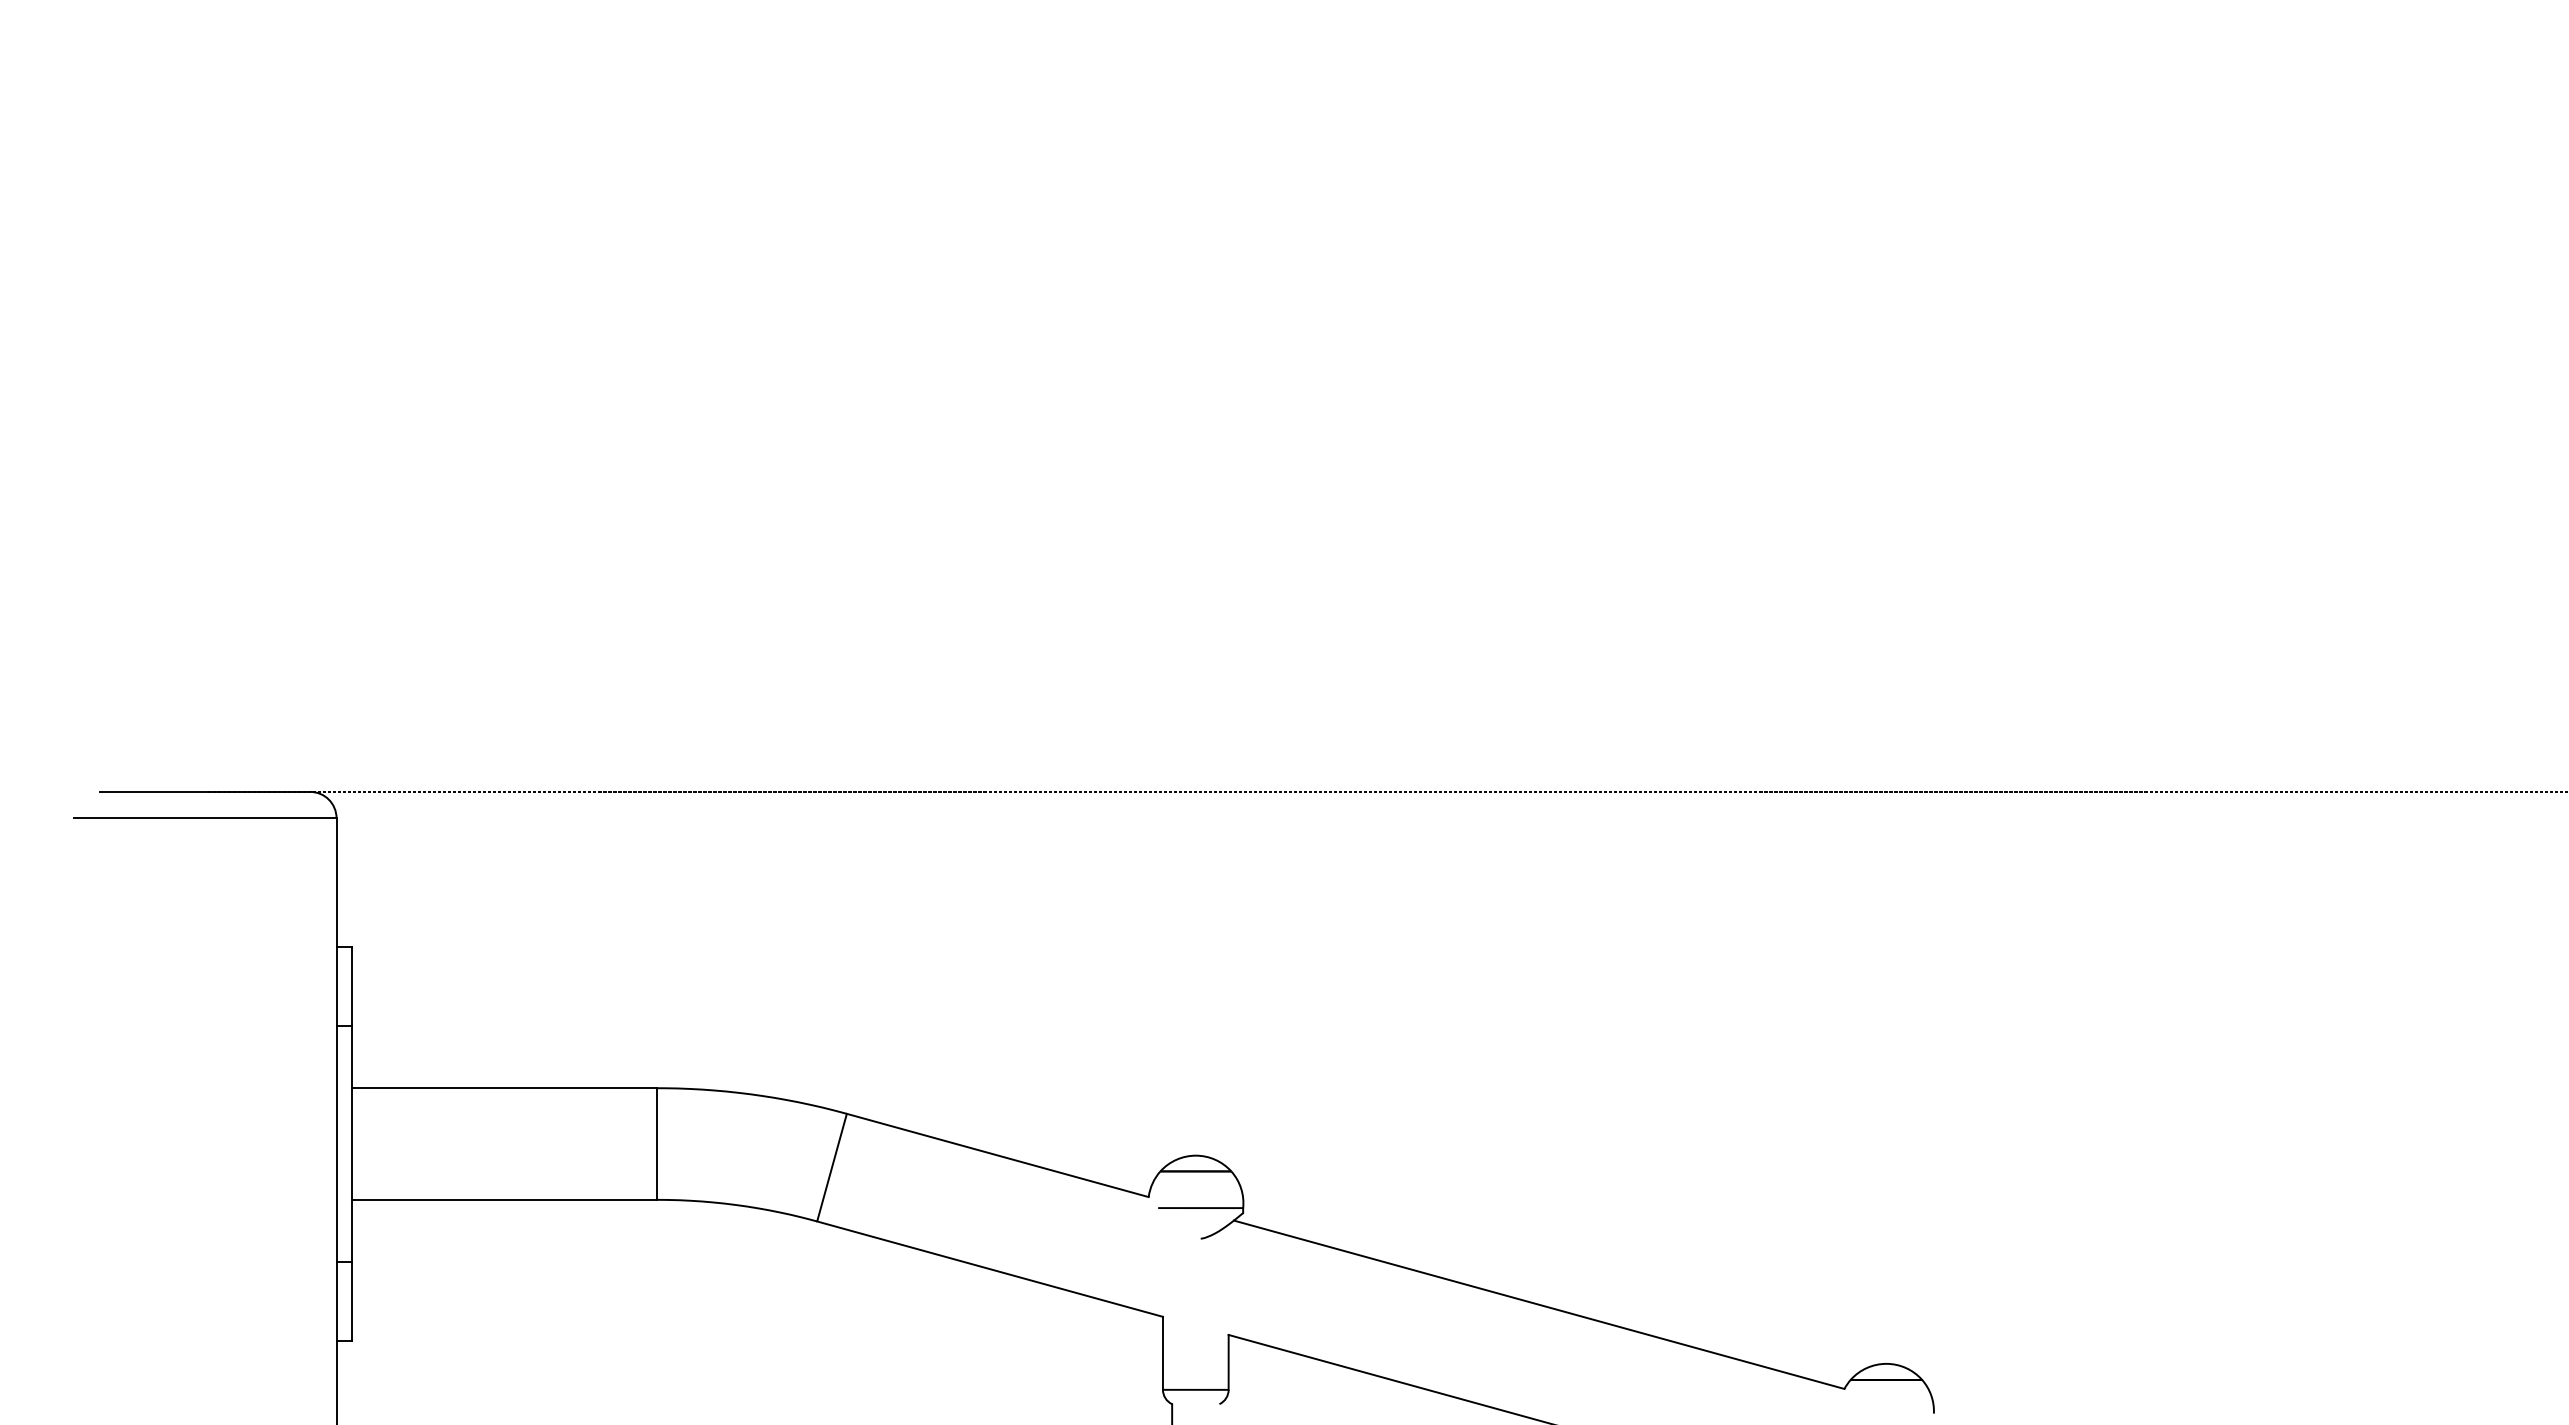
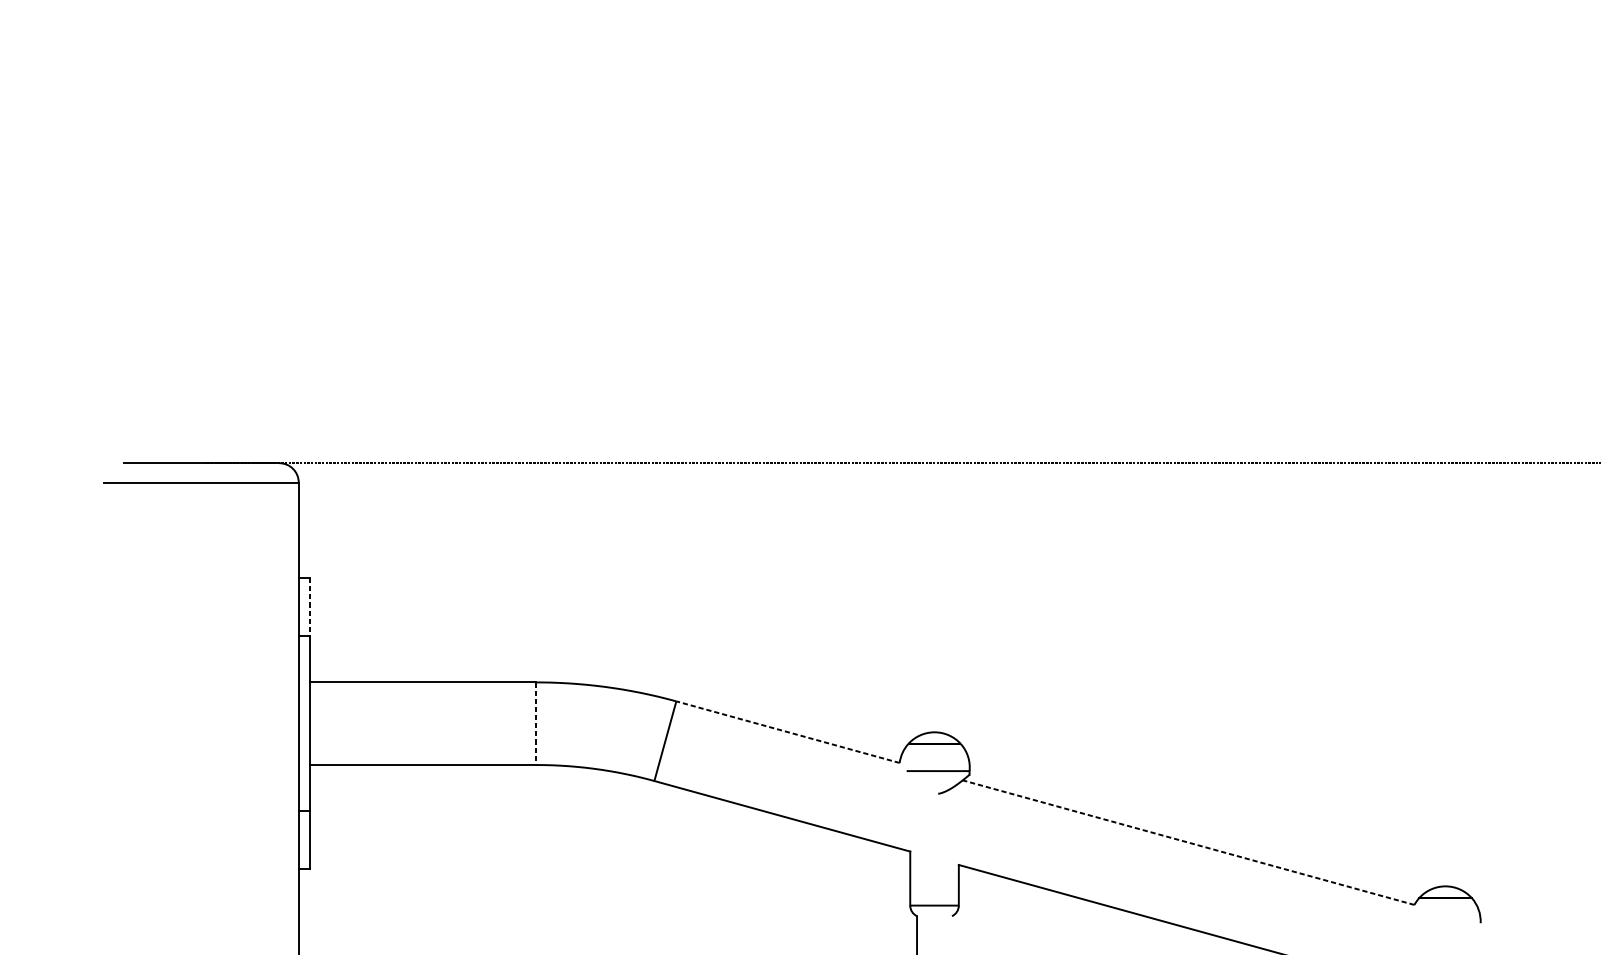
line: (352, 986) -> (310, 607), solid -> dashed
line: (657, 1144) -> (536, 724), solid -> dashed
line: (997, 1155) -> (787, 732), solid -> dashed
line: (1539, 1304) -> (1188, 842), solid -> dashed

